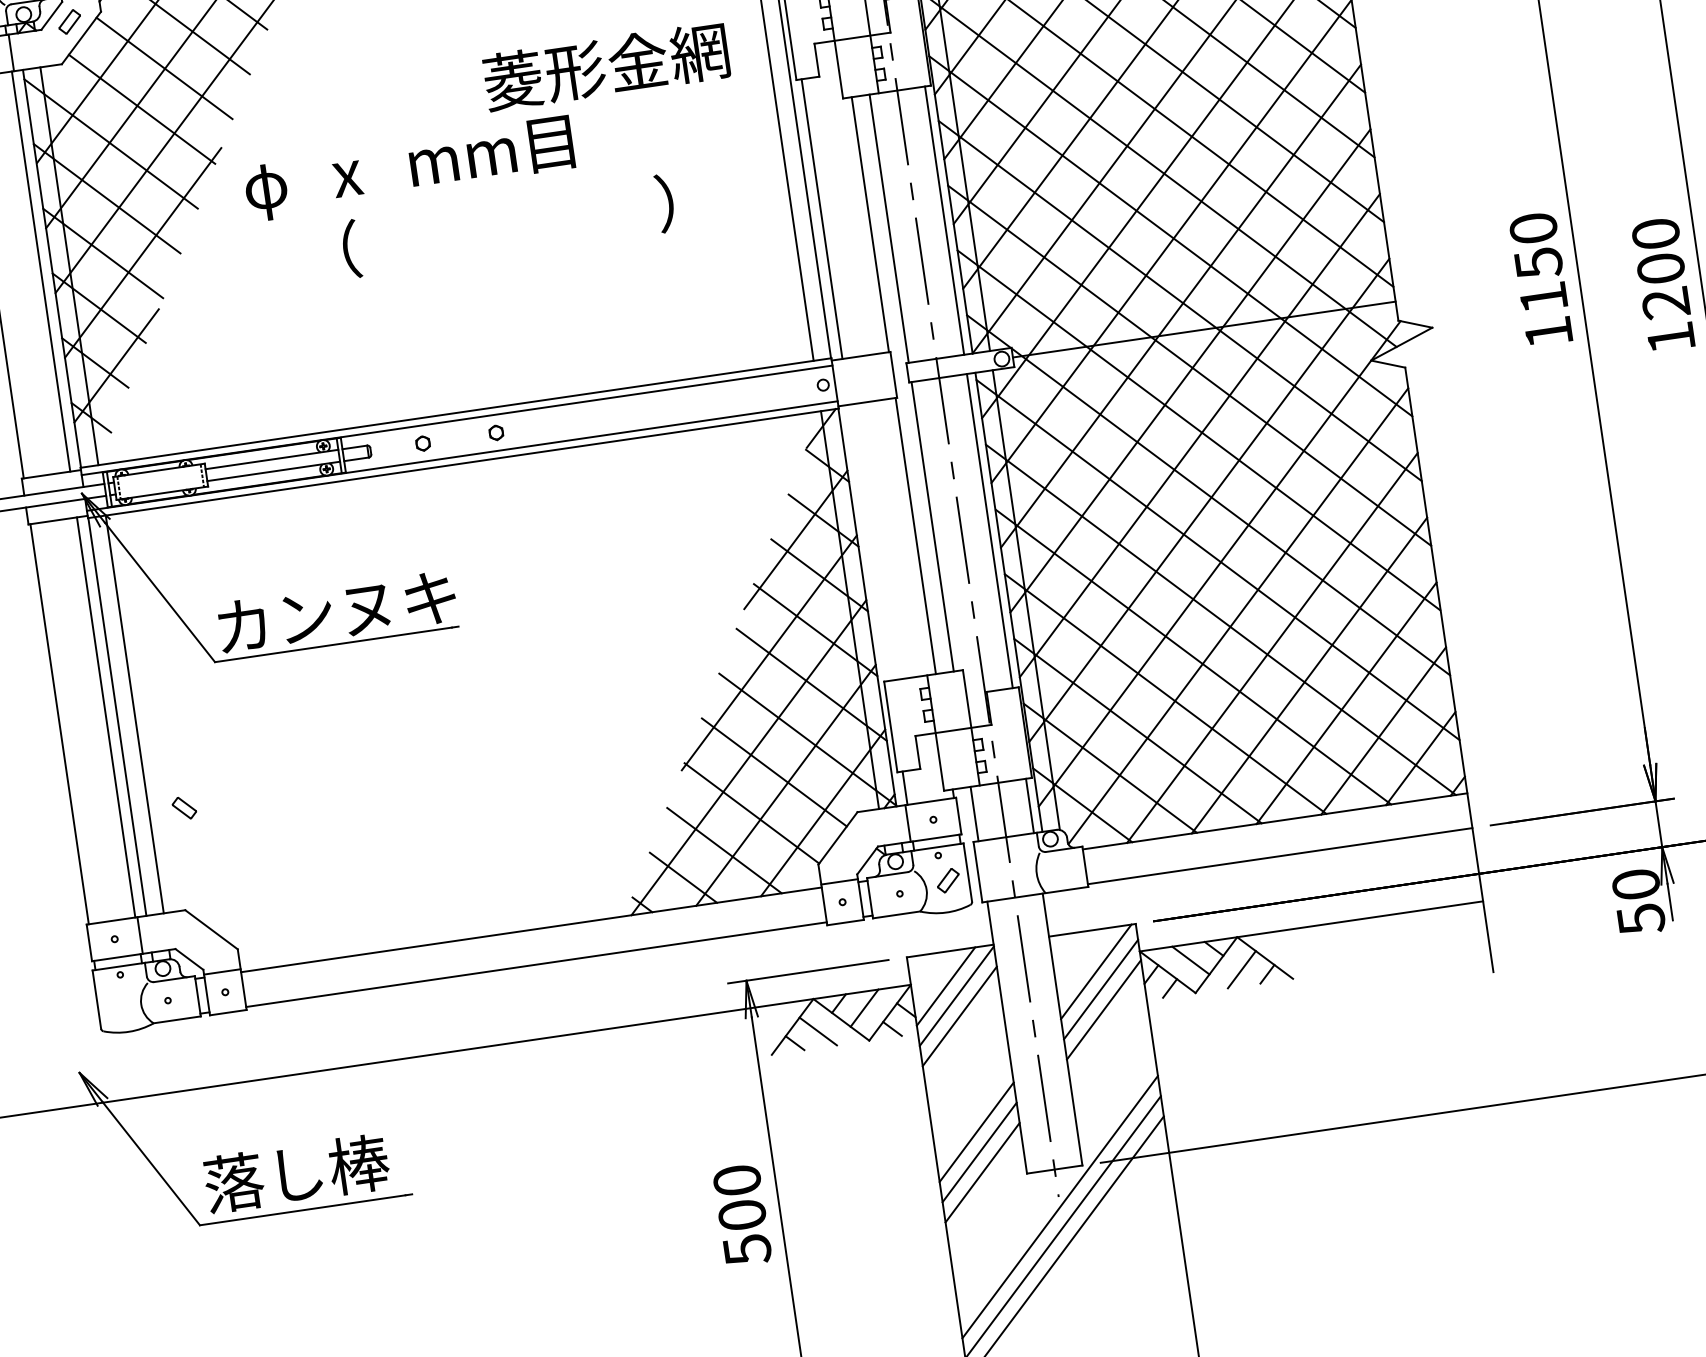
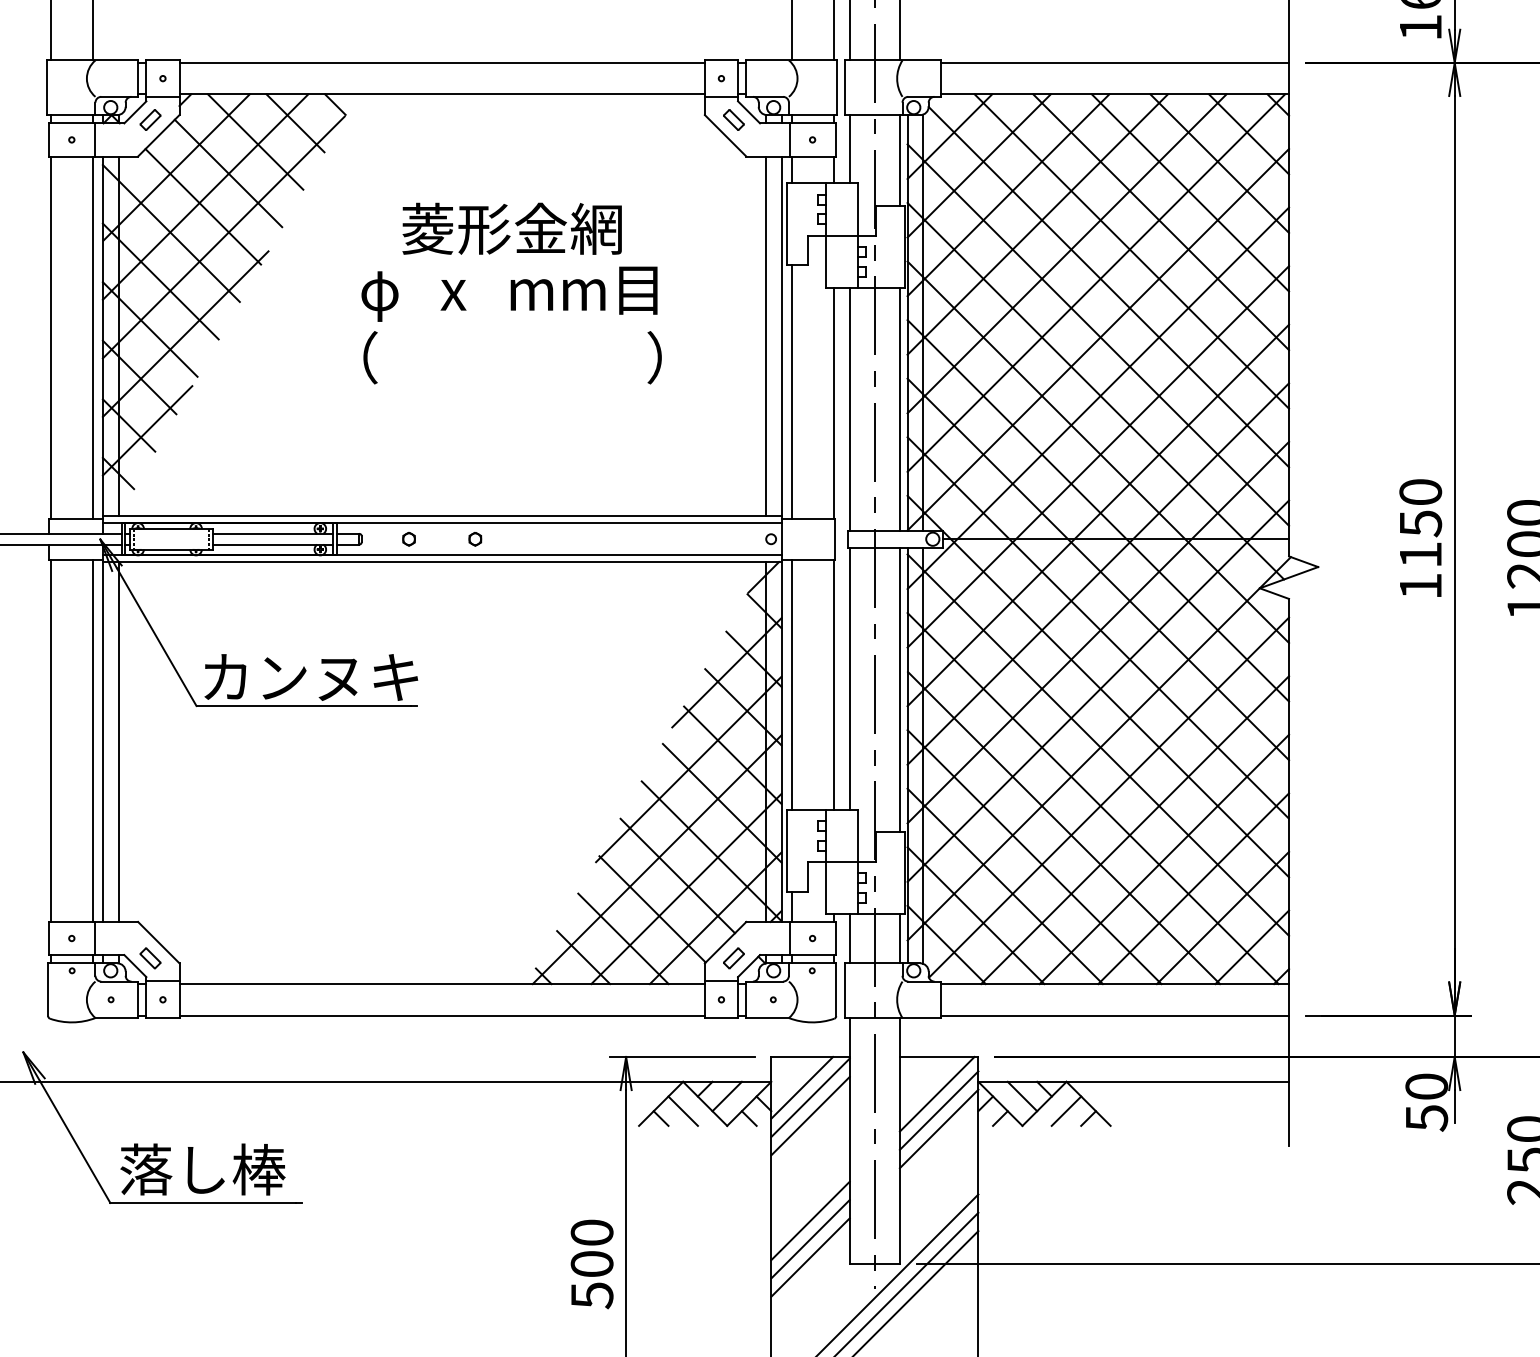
text: (605, 66) -> (511, 228), moved
text: (409, 168) -> (509, 293), moved
line: (869, 542) -> (791, 684), added
part: (184, 808) -> (150, 958), moved
part: (947, 880) -> (733, 958), moved

